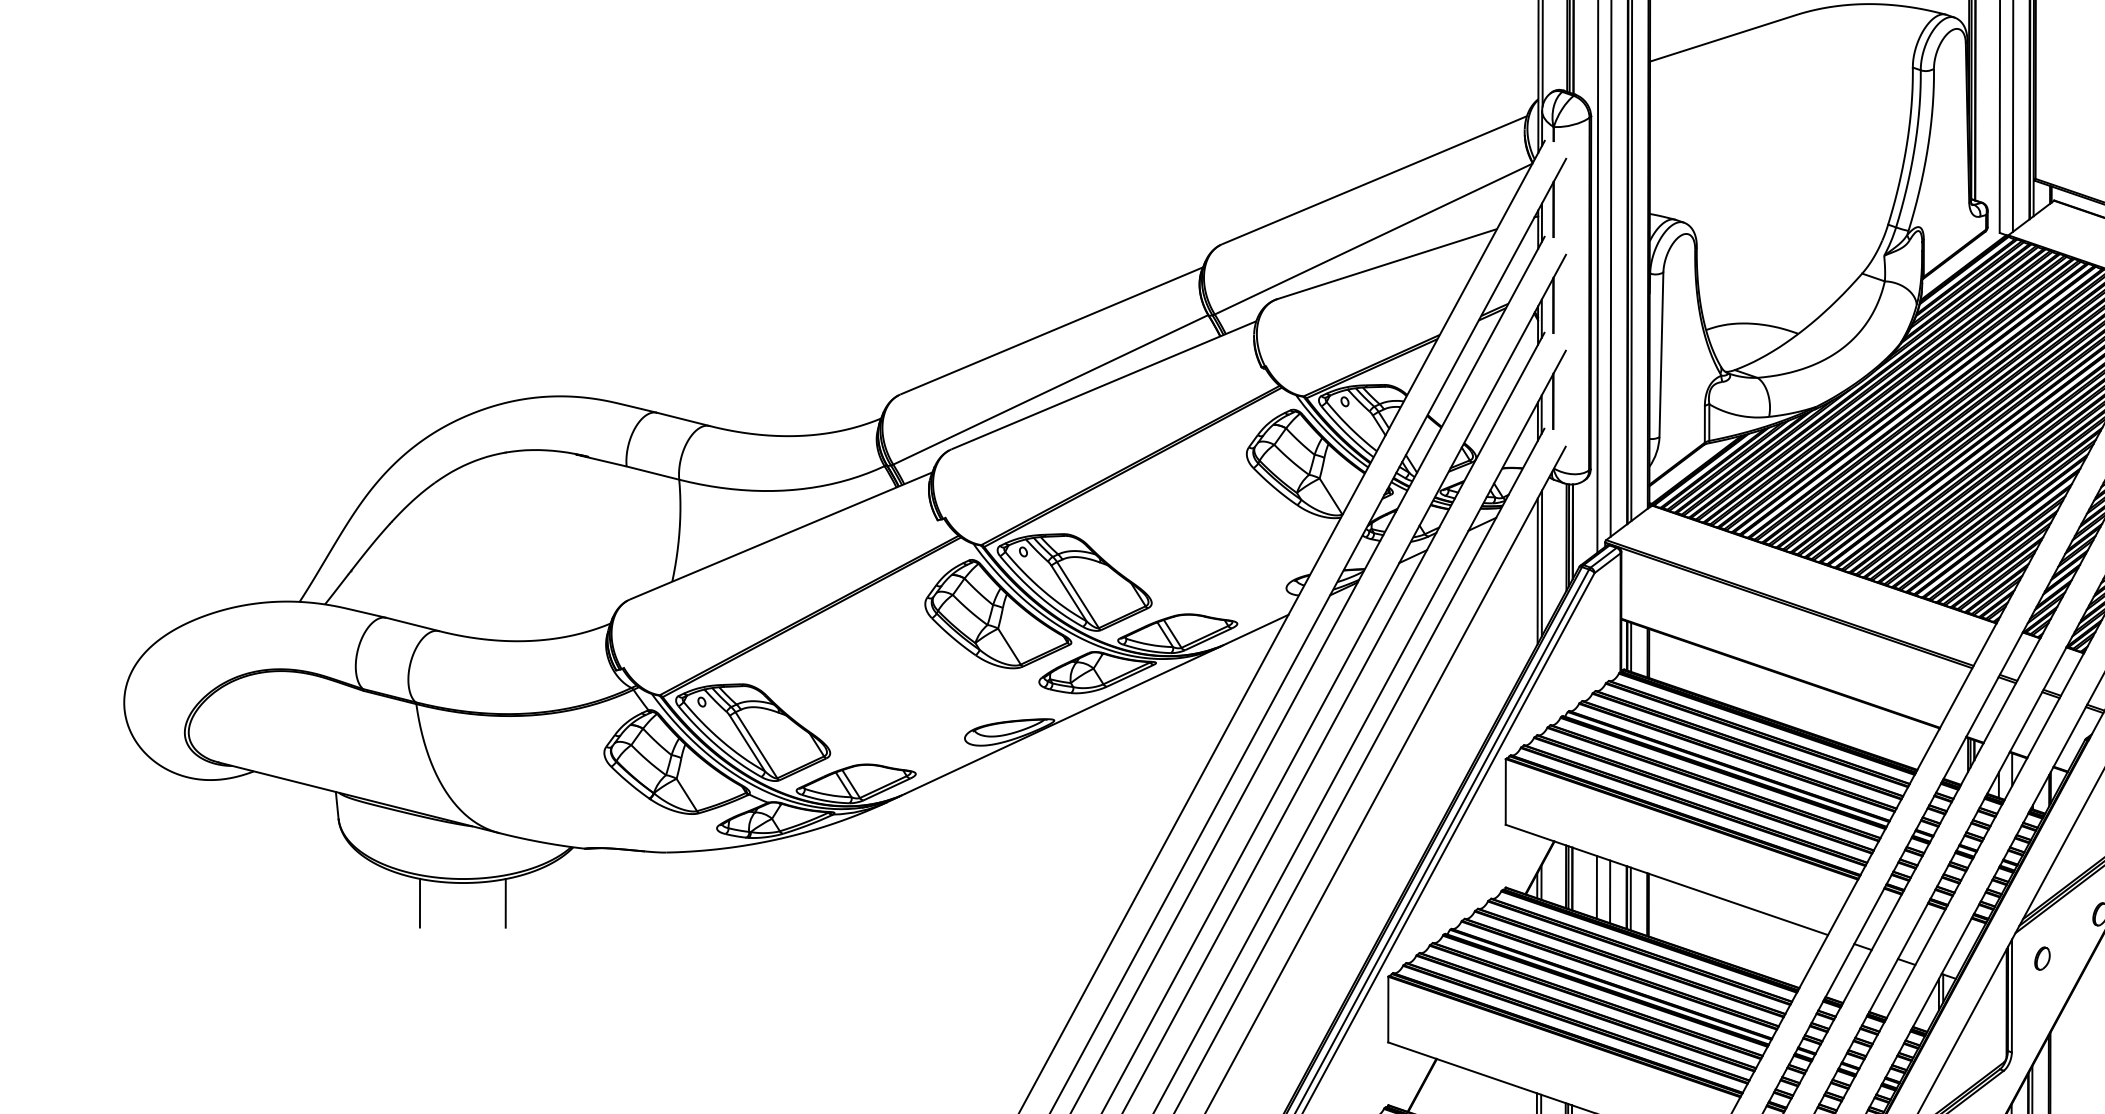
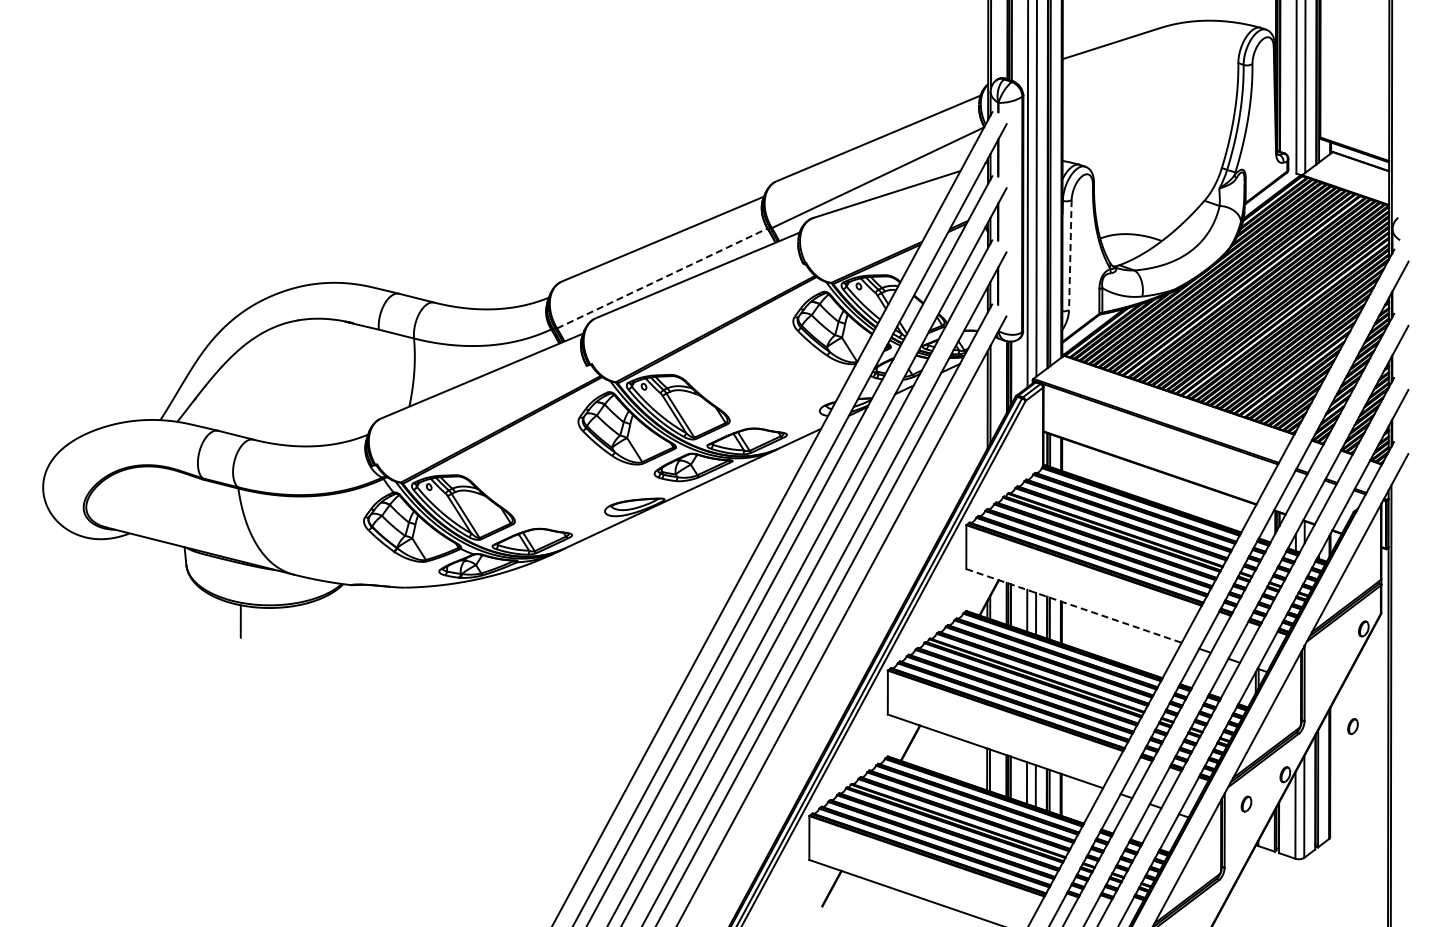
line: (1661, 355) -> (1070, 255), solid -> dashed
line: (1051, 389) -> (662, 278), solid -> dashed
line: (1667, 879) -> (1074, 605), solid -> dashed
line: (506, 903) -> (298, 621), removed
part: (2041, 958) -> (1352, 726), moved

